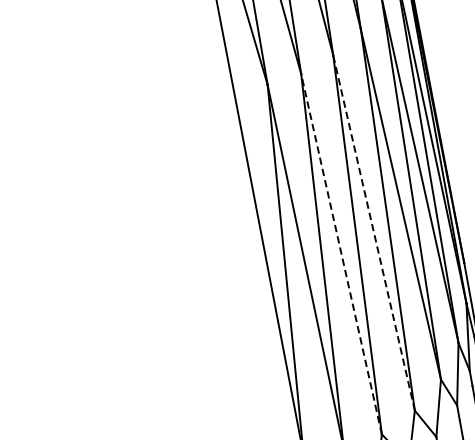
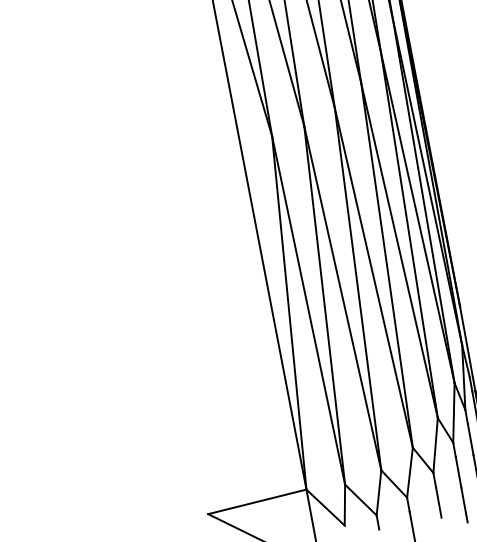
line: (373, 232) -> (373, 277), dashed -> solid
line: (341, 253) -> (342, 297), dashed -> solid

